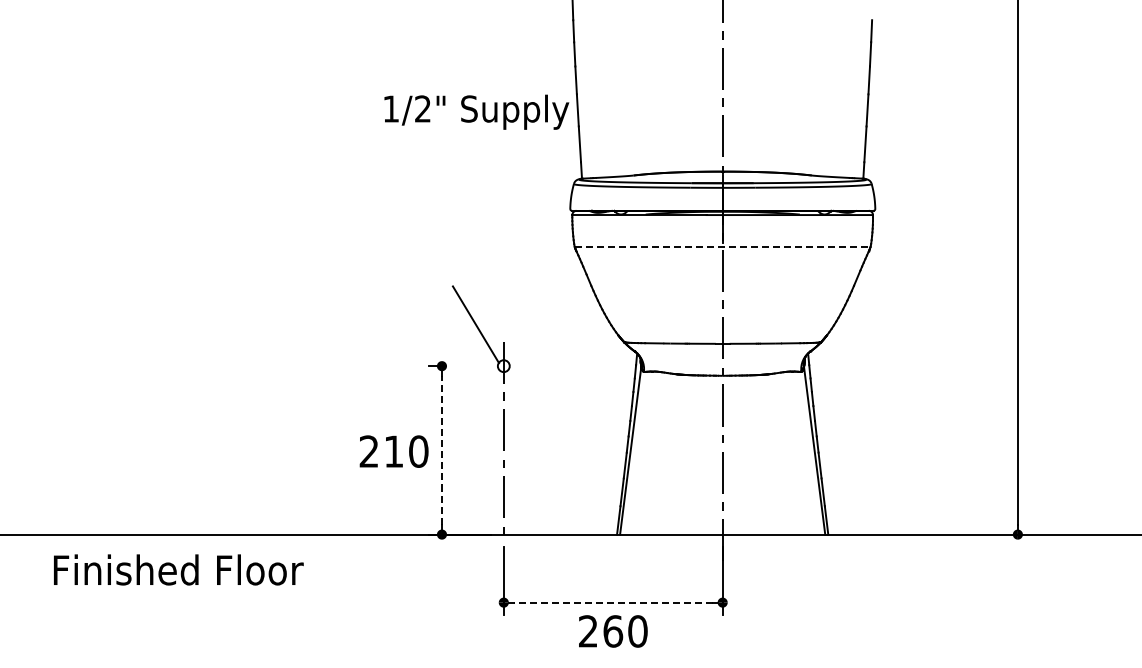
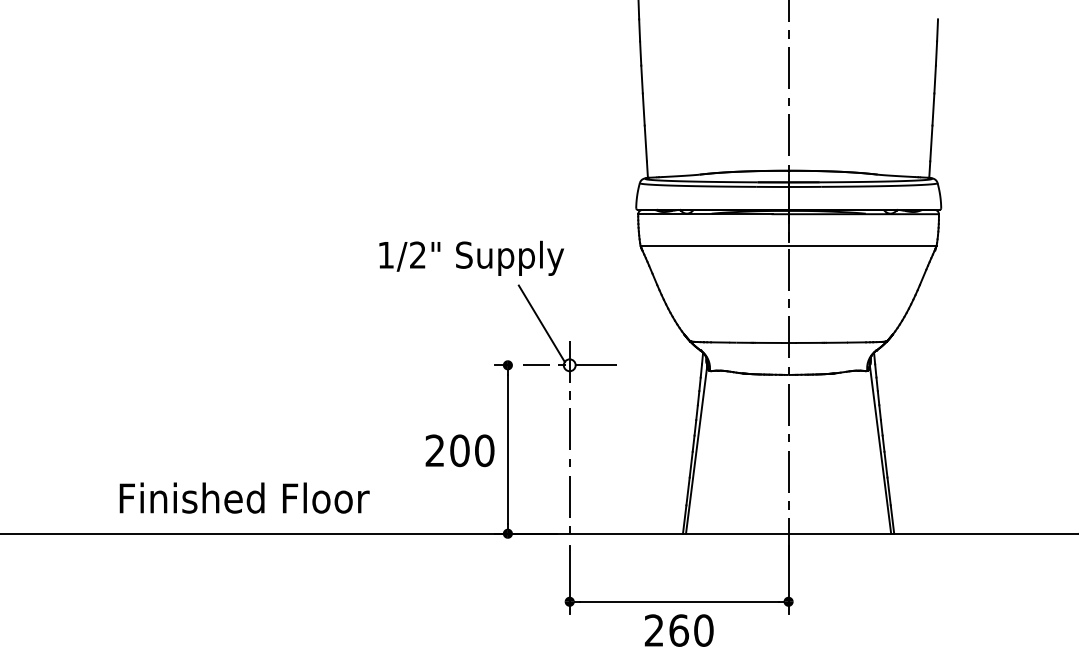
text: (476, 111) -> (471, 257), moved
line: (723, 246) -> (789, 245), dashed -> solid
line: (503, 366) -> (569, 365), added
line: (441, 449) -> (507, 448), dashed -> solid
text: (393, 451) -> (459, 450), 210 -> 200
text: (178, 569) -> (244, 497), moved
line: (612, 602) -> (678, 601), dashed -> solid

